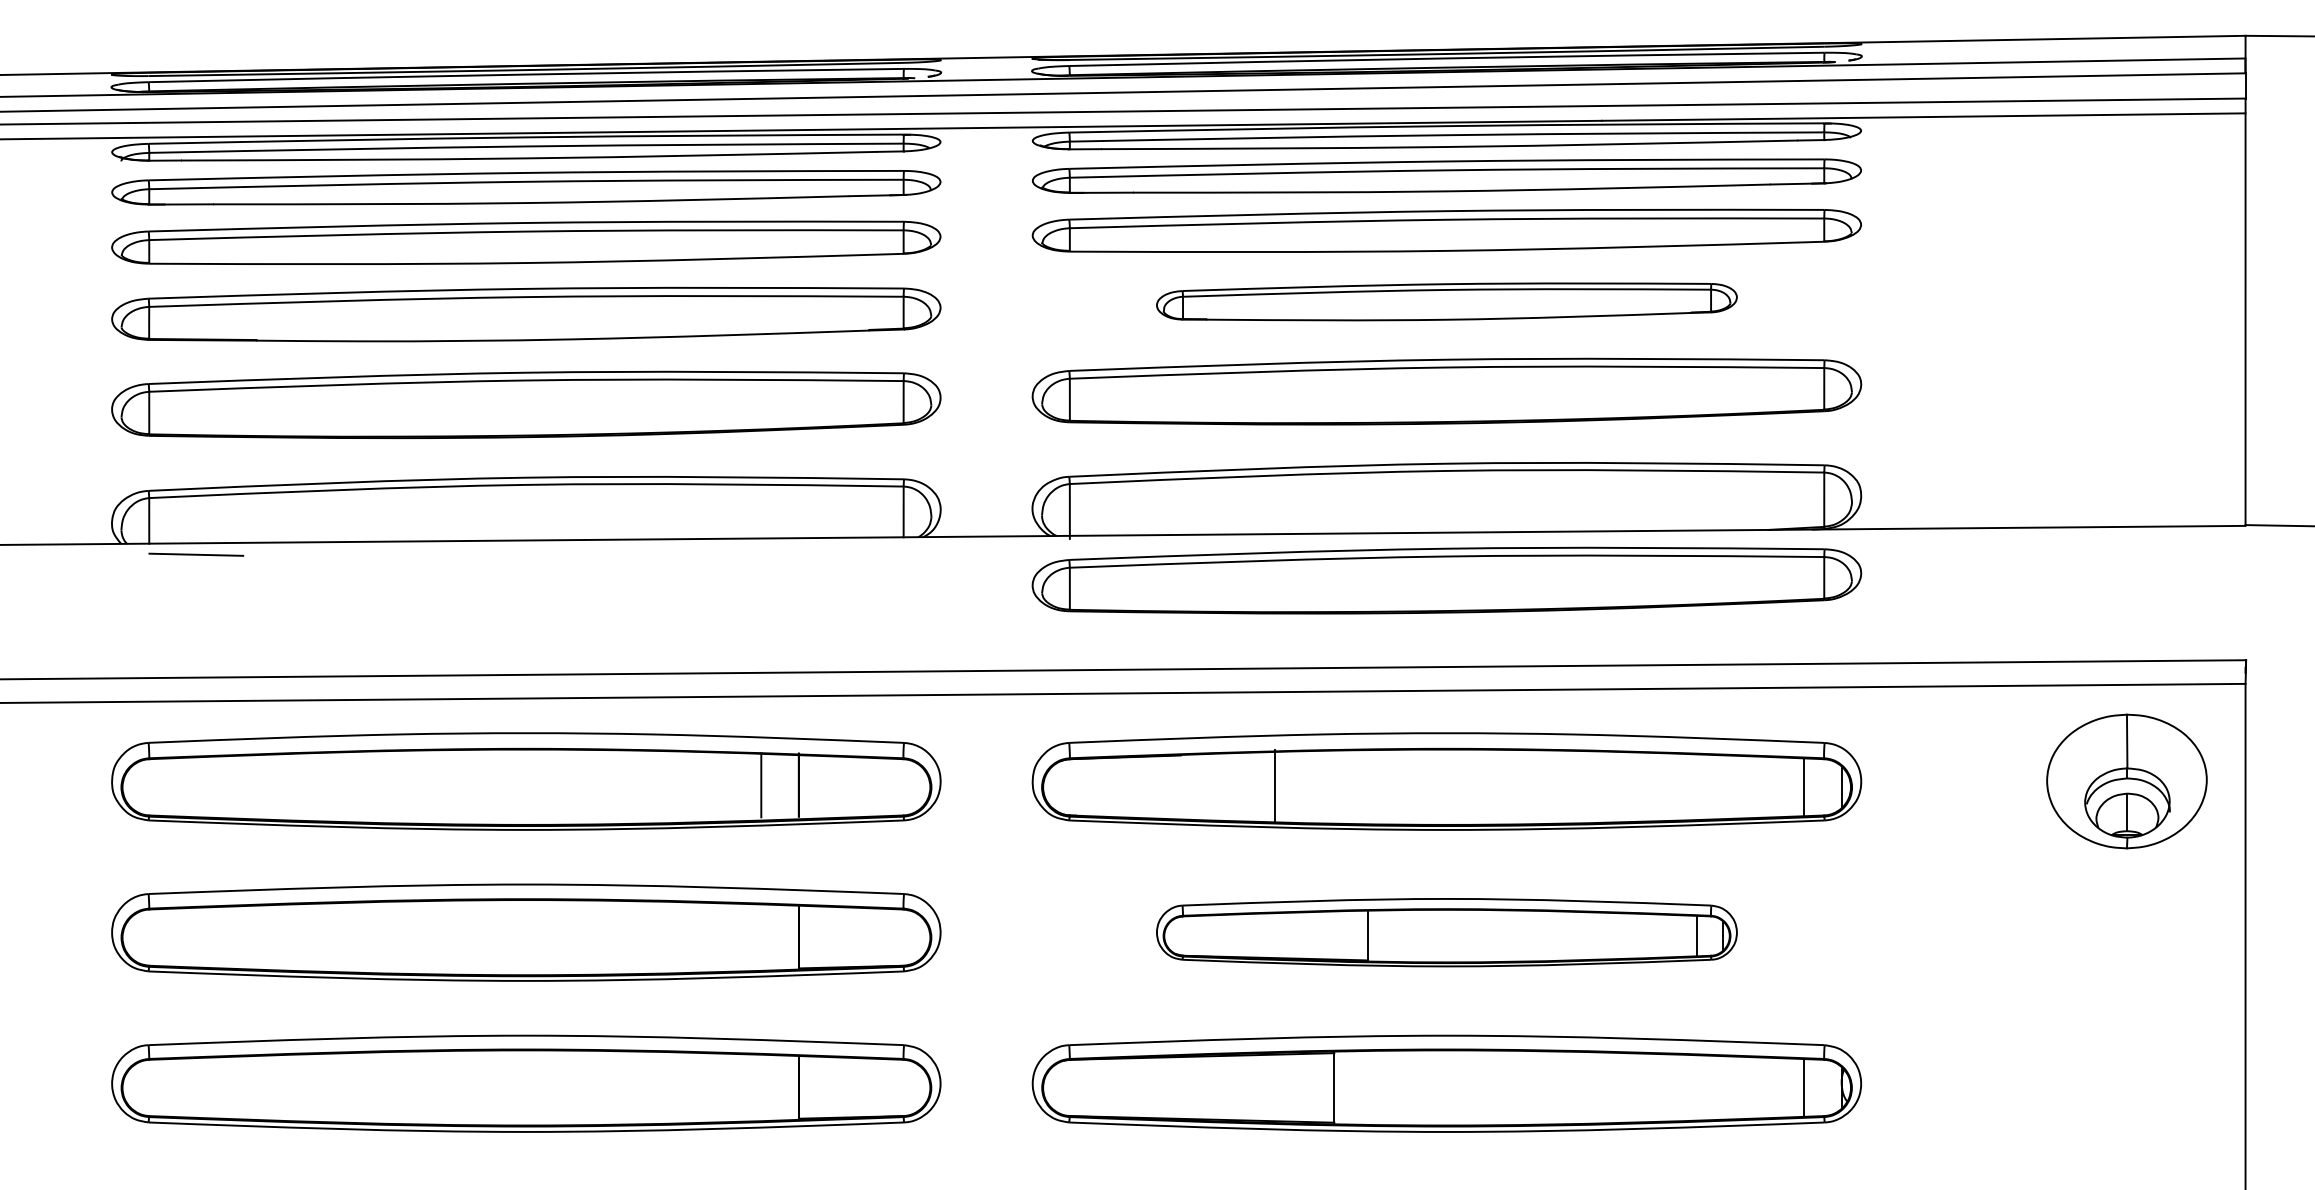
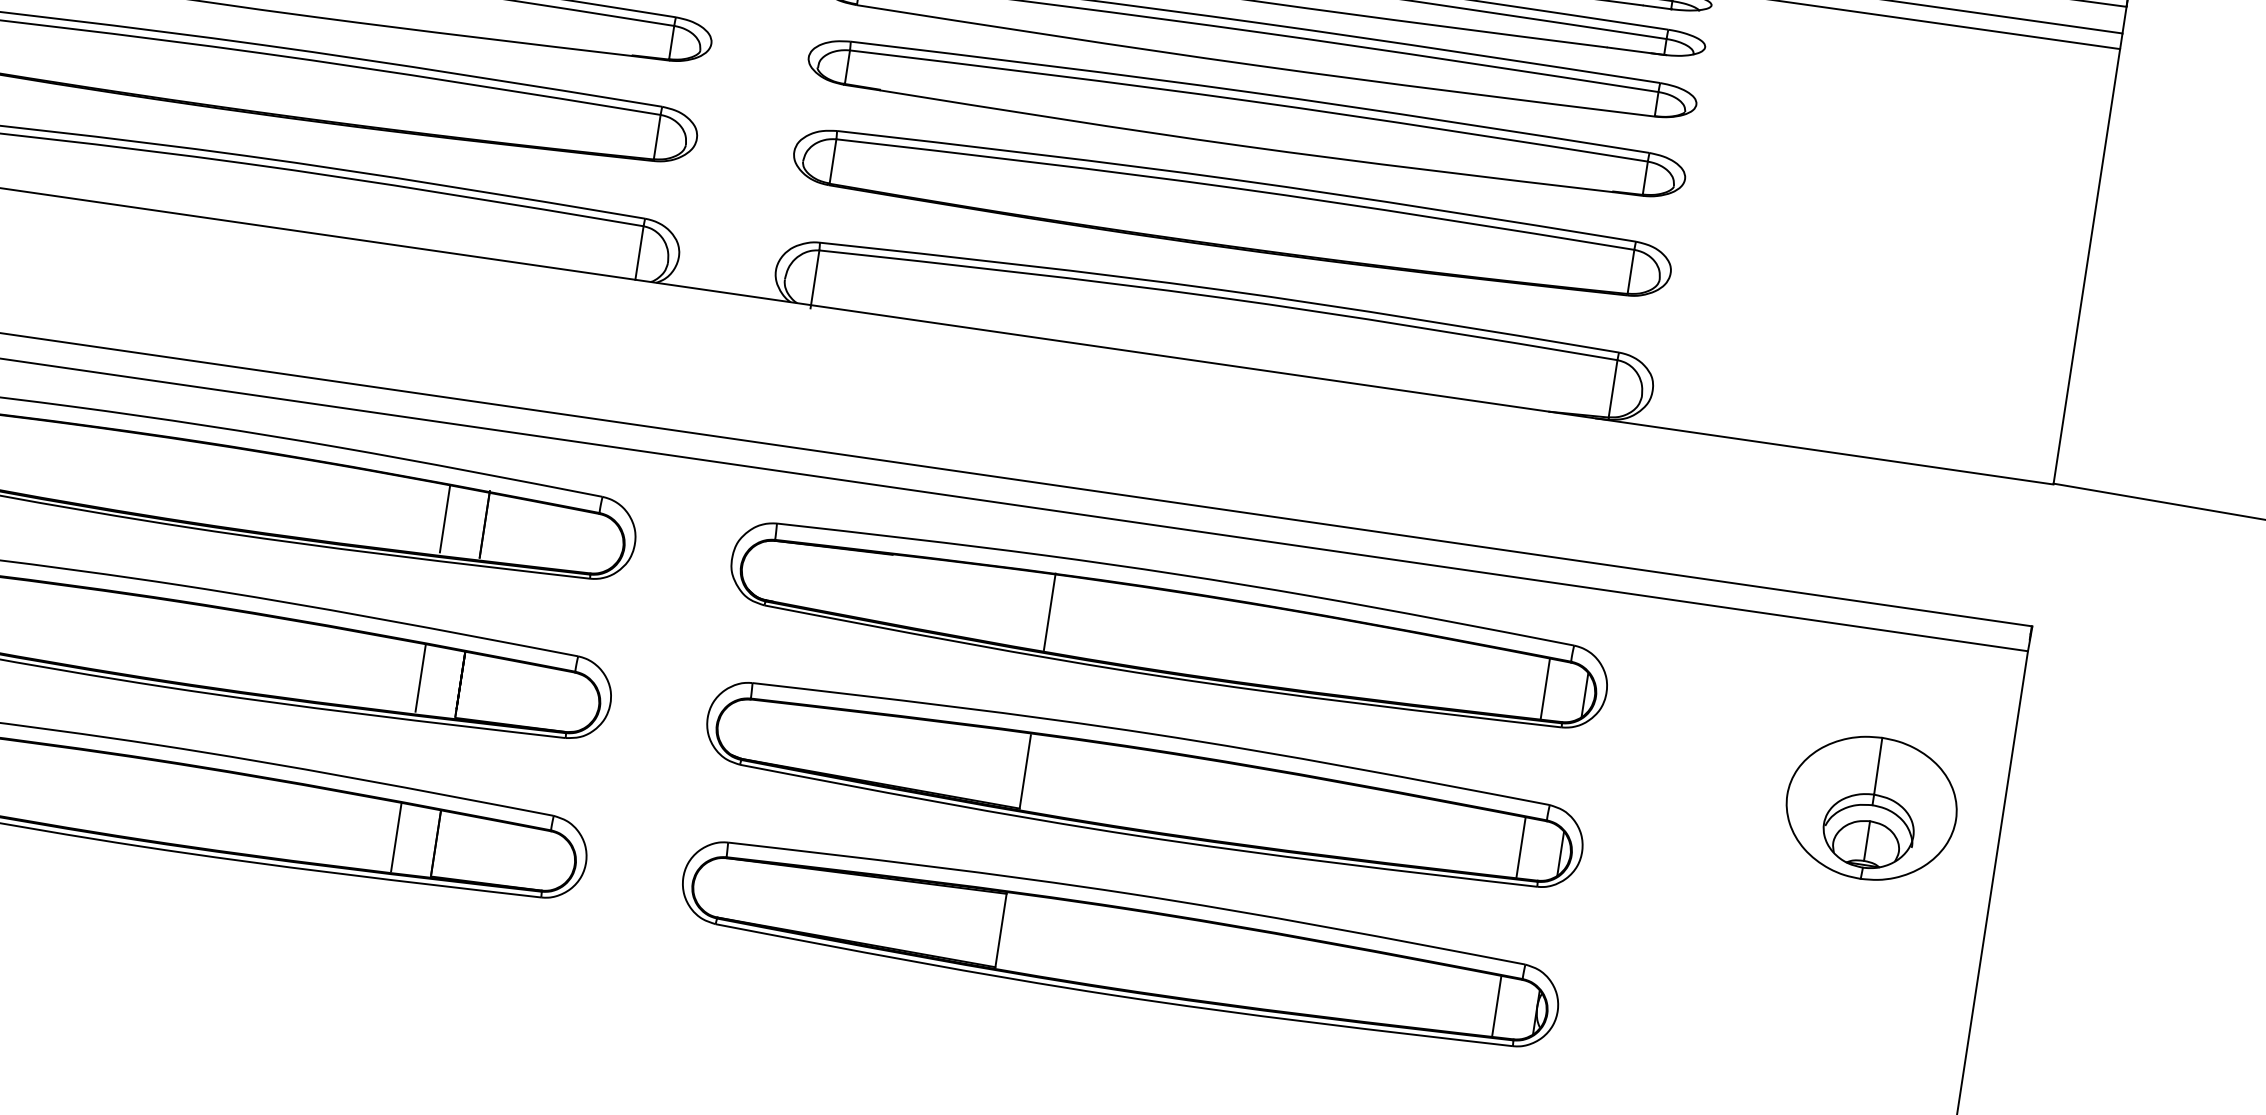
part: (1446, 301) -> (1246, 118), size x1.43
part: (1446, 580) -> (1201, 413), removed
part: (2126, 781) -> (1871, 808), moved
line: (1275, 785) -> (1050, 611), moved
part: (1446, 932) -> (1144, 784), size x1.43
line: (761, 936) -> (420, 678), added
line: (761, 1086) -> (396, 836), added

